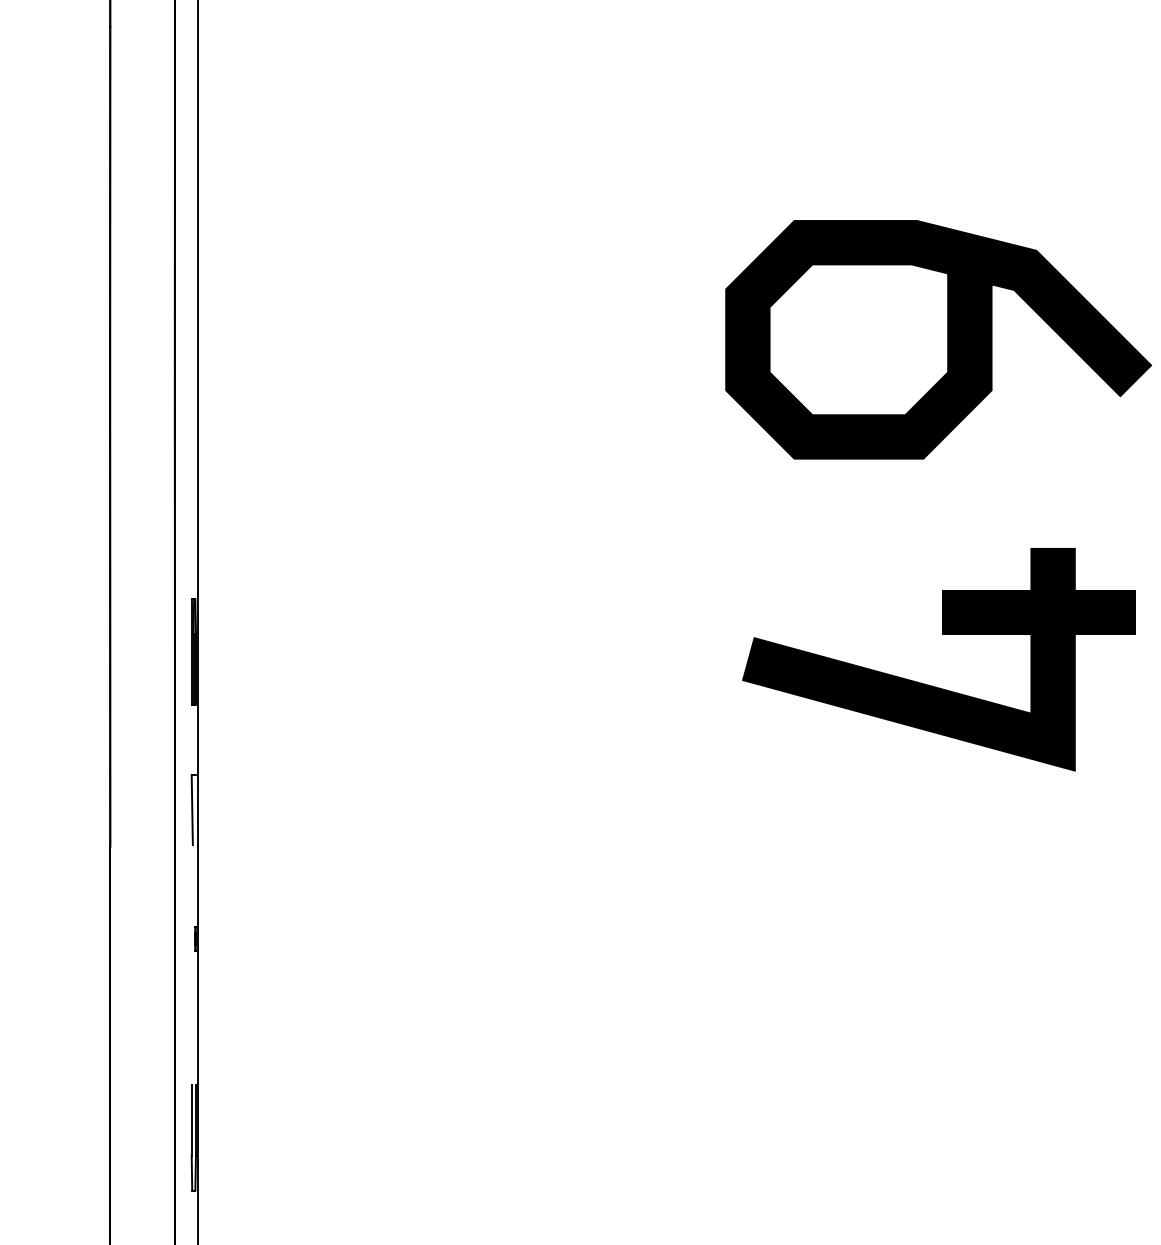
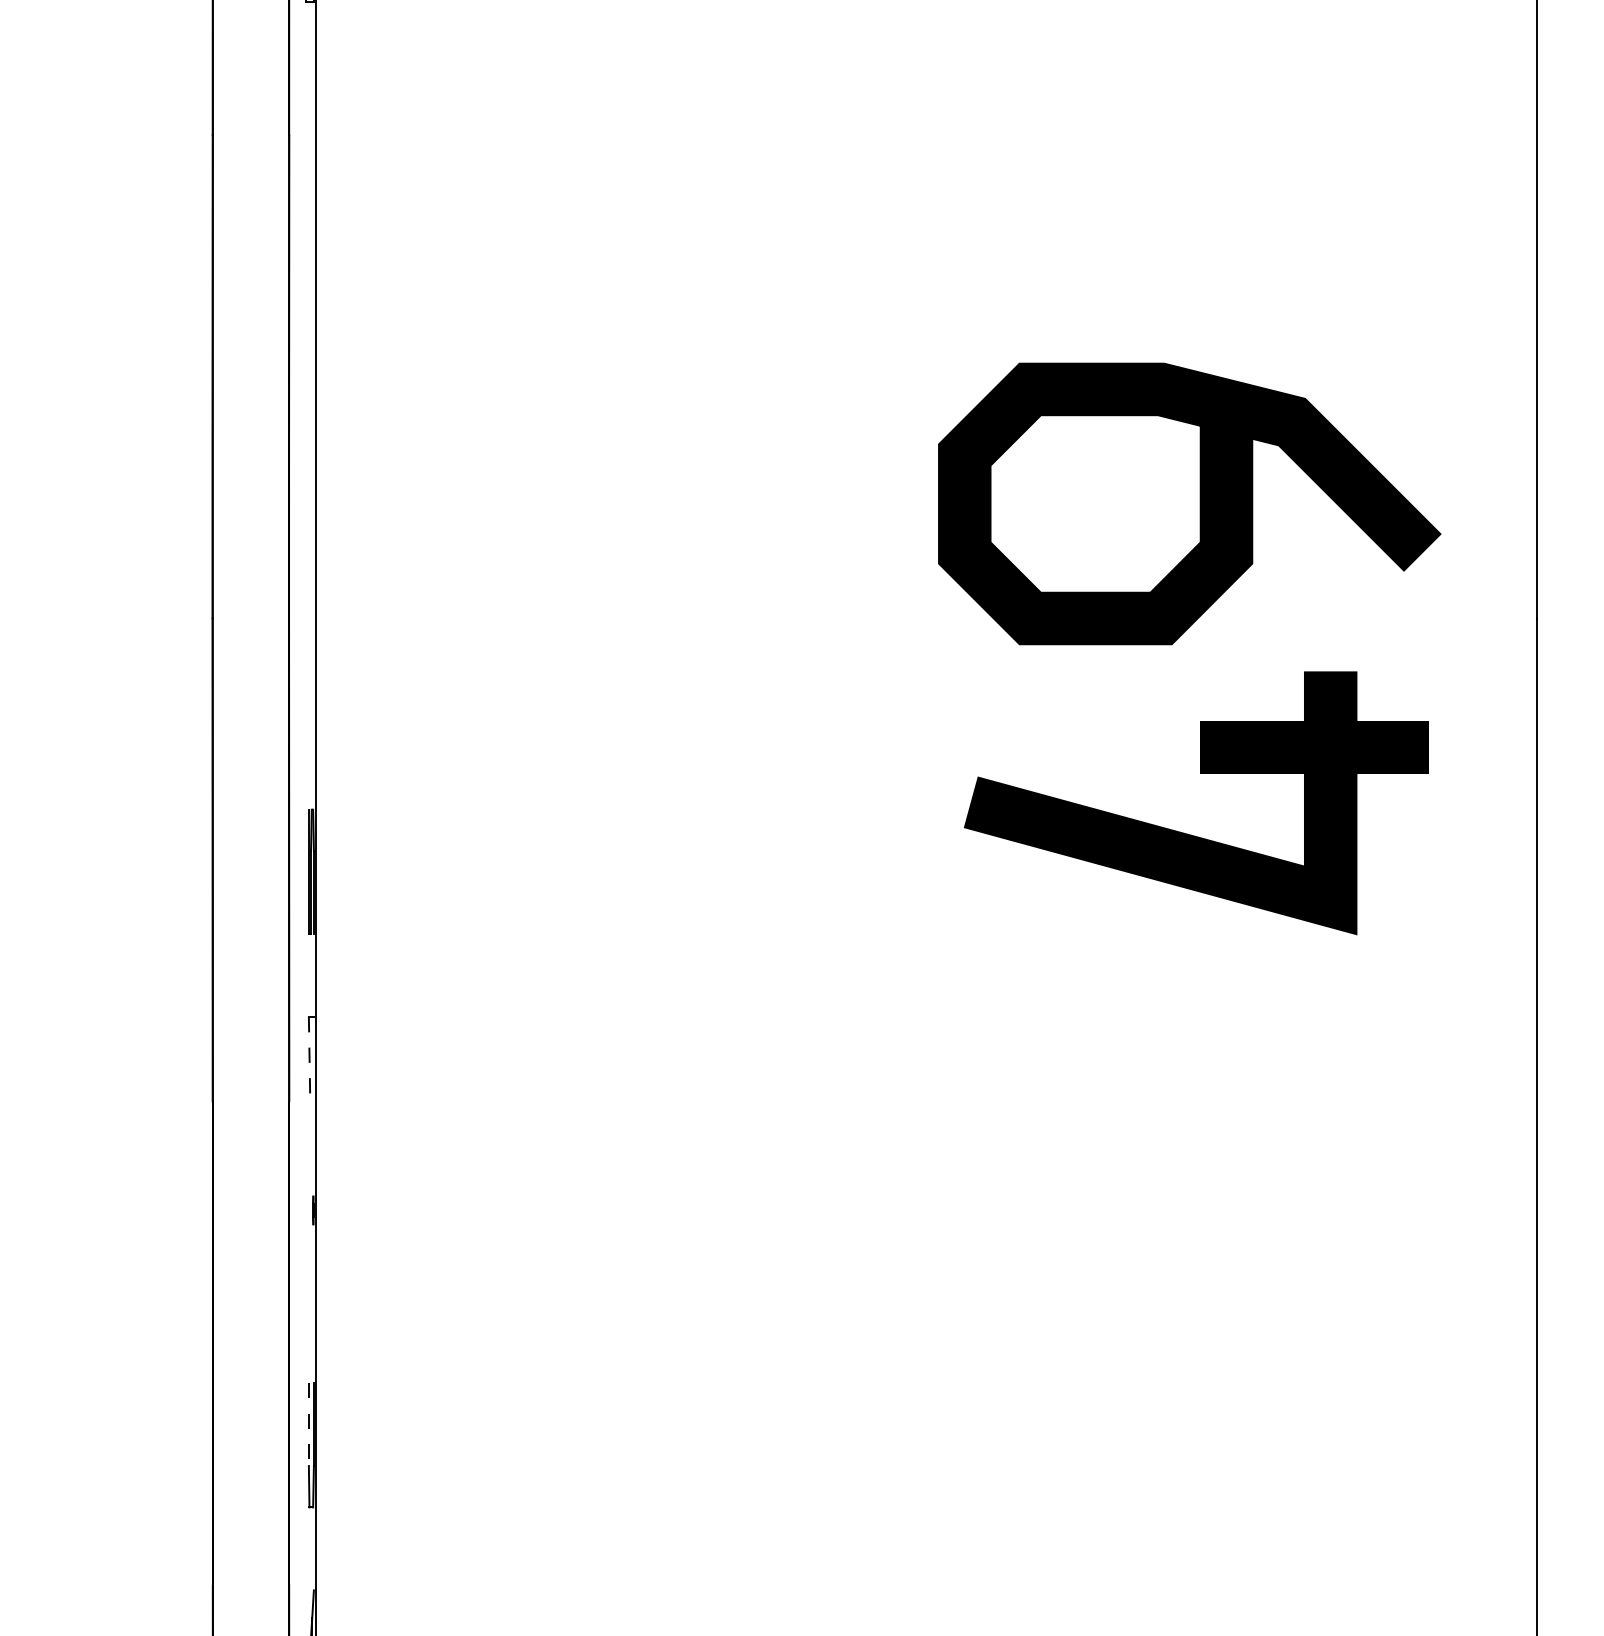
part: (942, 634) -> (1200, 773), moved
line: (192, 810) -> (309, 1058), solid -> dashed
line: (191, 1121) -> (308, 1425), solid -> dashed

